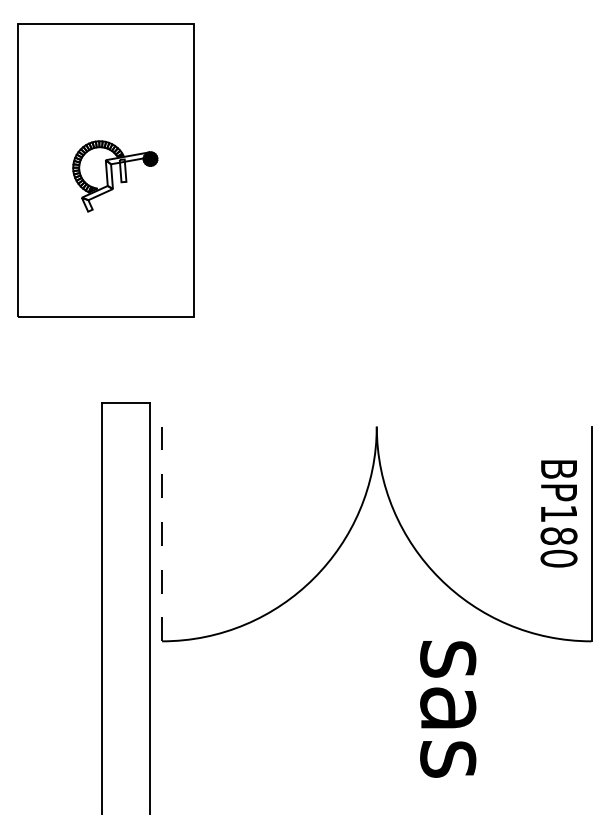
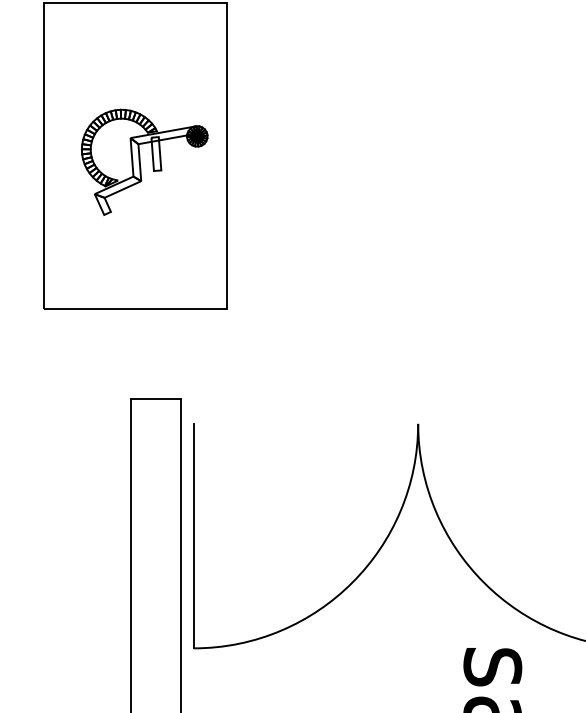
part: (115, 176) -> (145, 162), size x1.43
line: (162, 533) -> (194, 535), dashed -> solid

